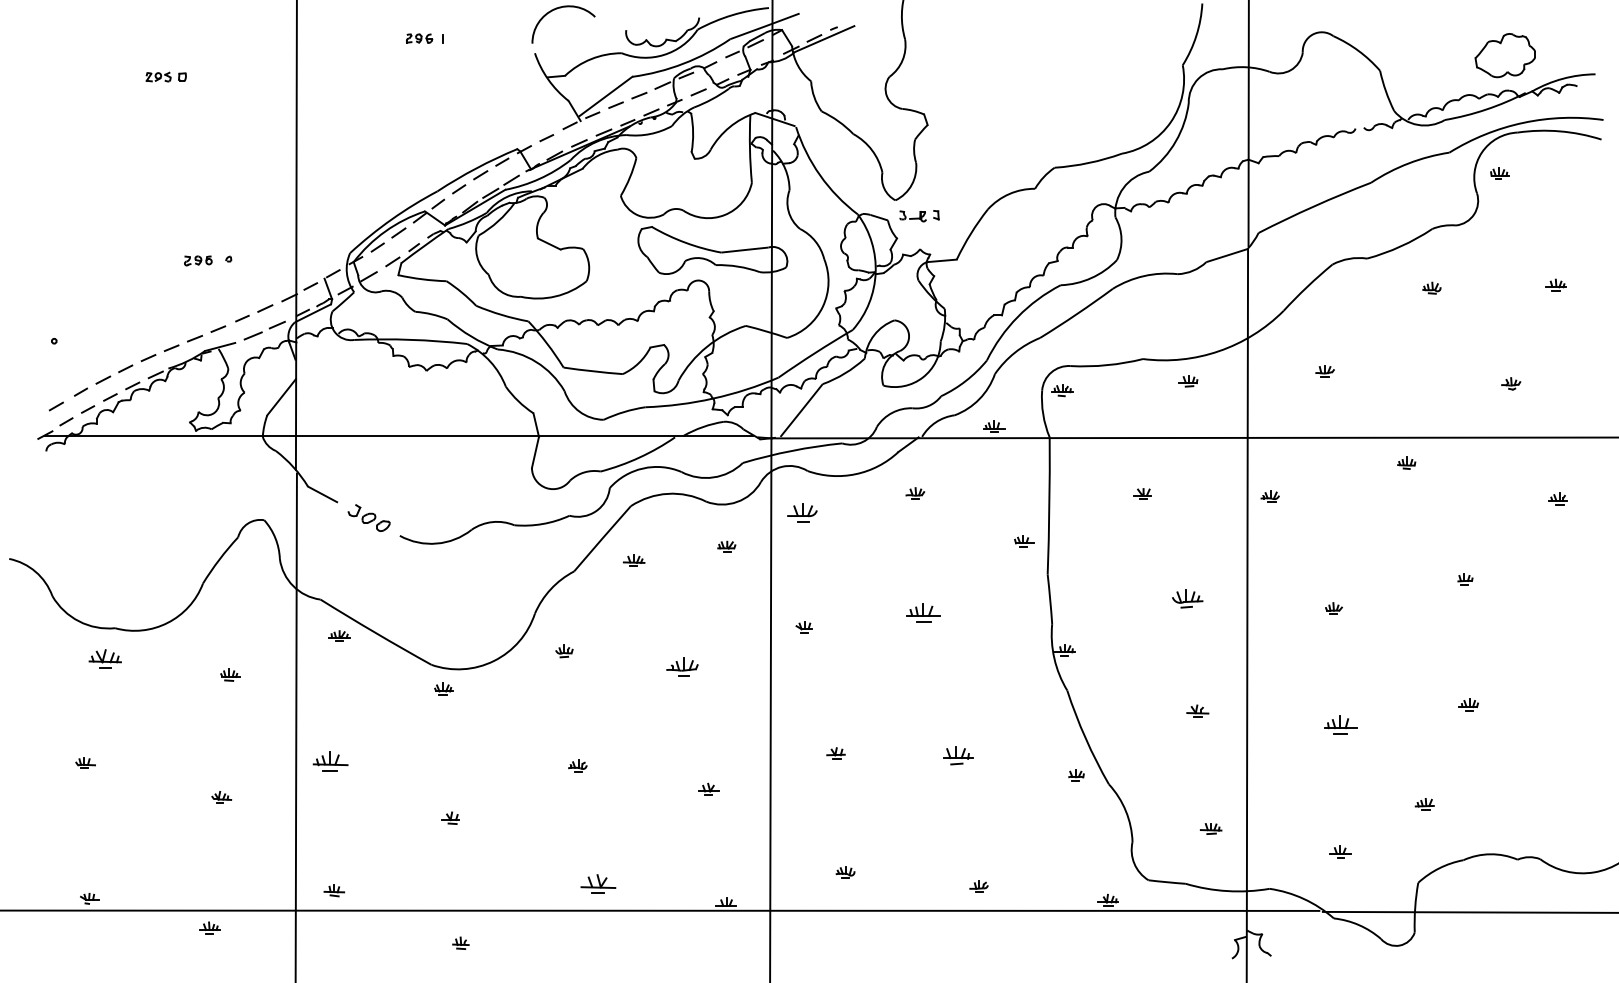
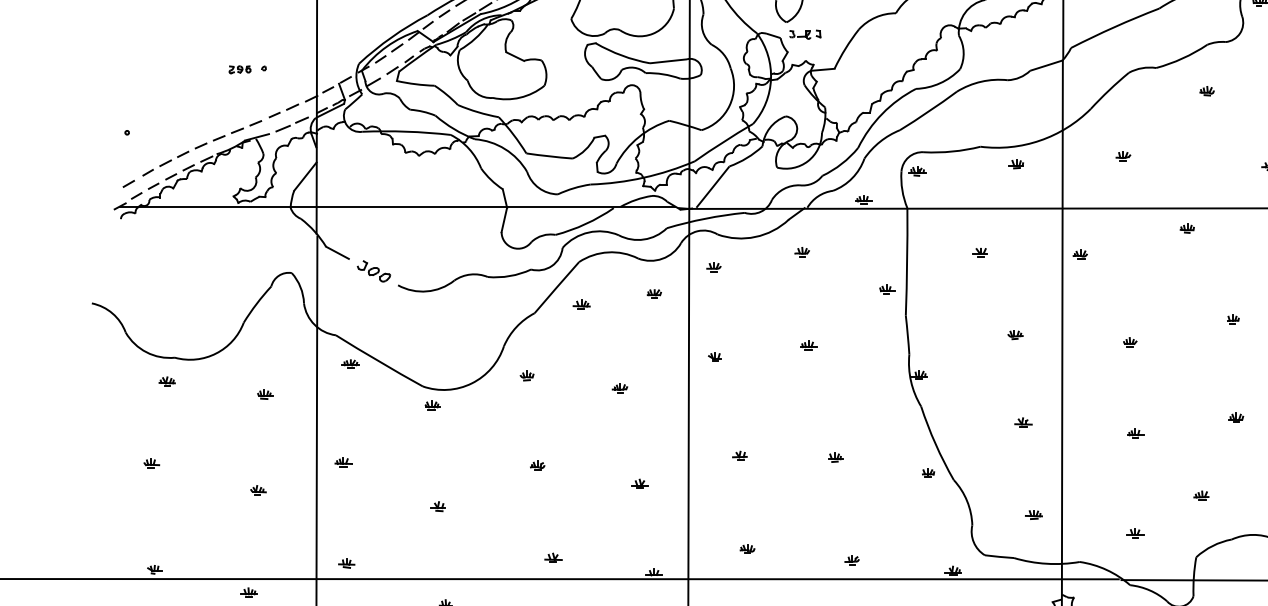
part: (802, 512) -> (713, 267), size x0.62
part: (1187, 599) -> (1015, 335), size x0.62
part: (923, 612) -> (808, 345), size x0.62
part: (105, 658) -> (167, 381), size x0.62
part: (682, 666) -> (619, 387), size x0.62
part: (1340, 725) -> (1135, 433), size x0.62
part: (957, 755) -> (835, 457), size x0.62
part: (330, 761) -> (343, 462), size x0.62
part: (597, 883) -> (552, 557), size x0.62

